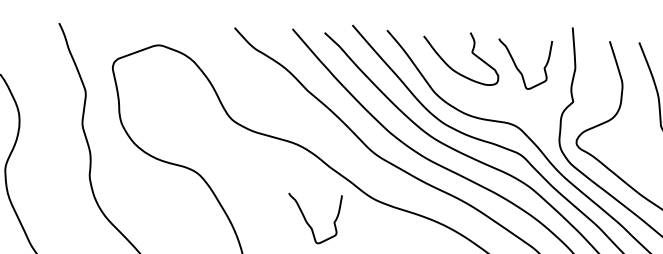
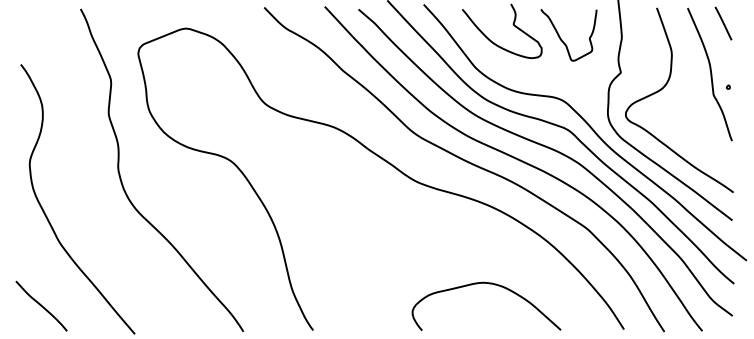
curve: (308, 222) -> (348, 208), removed

